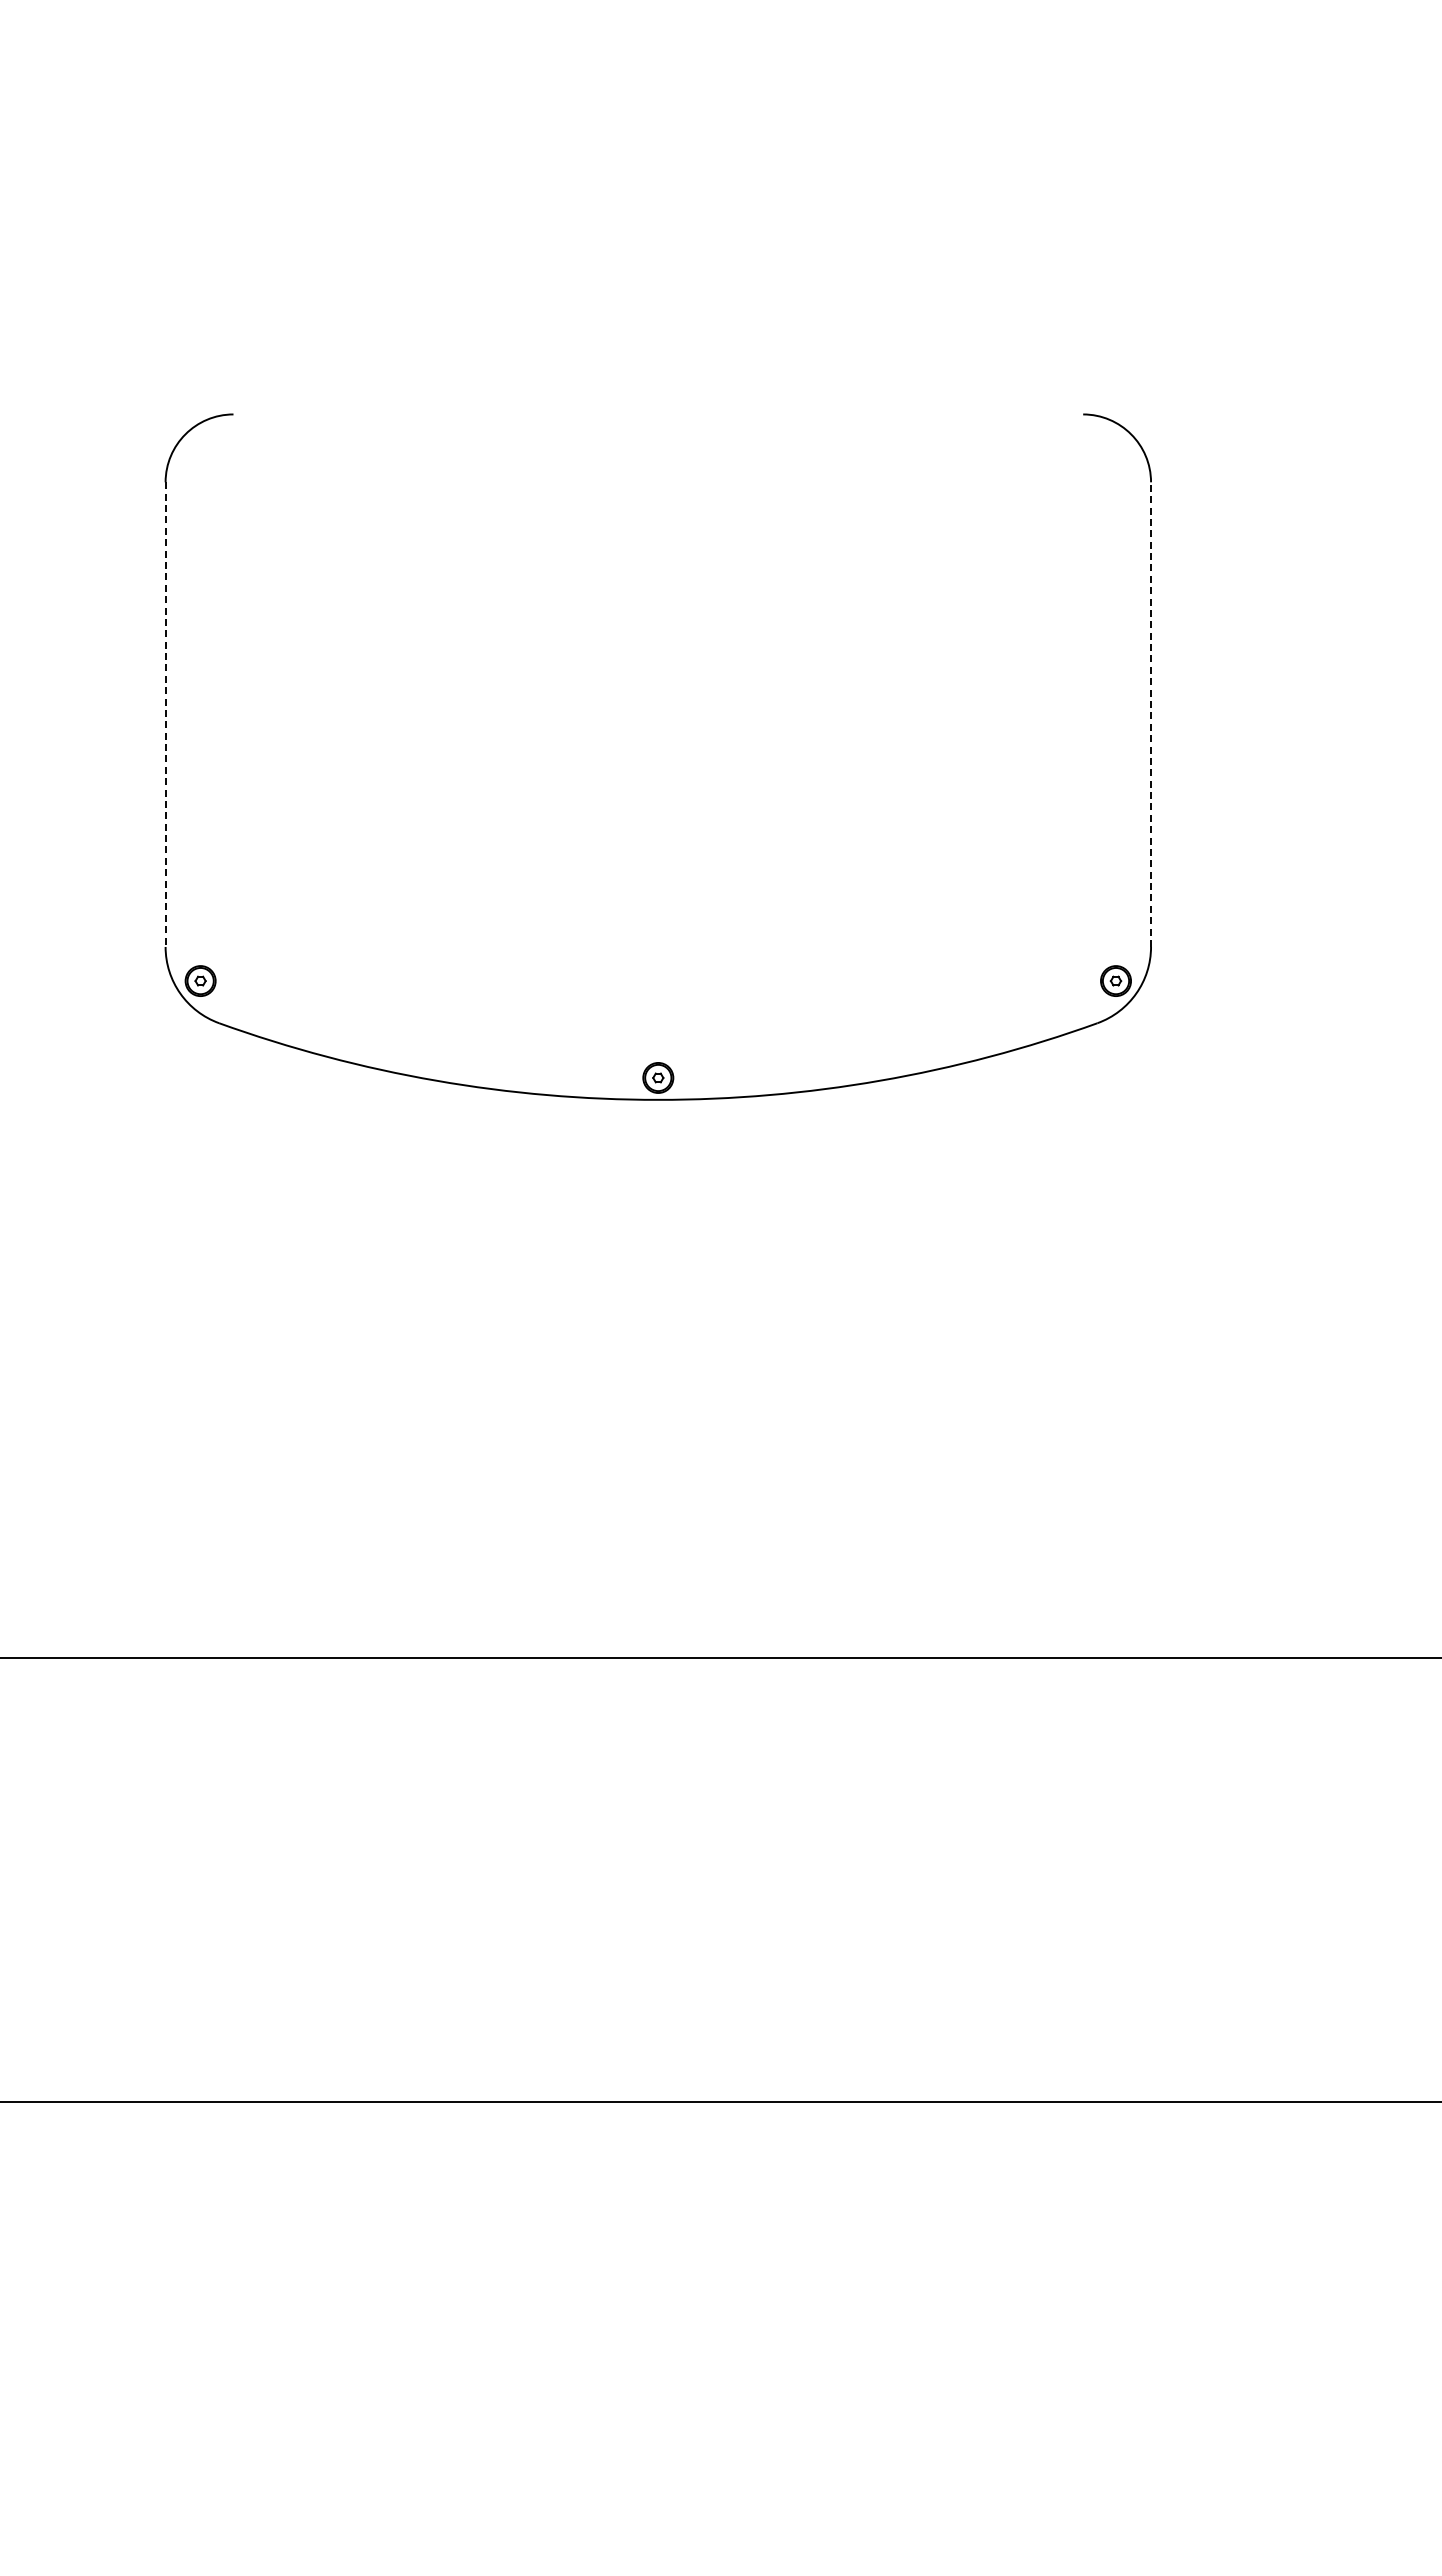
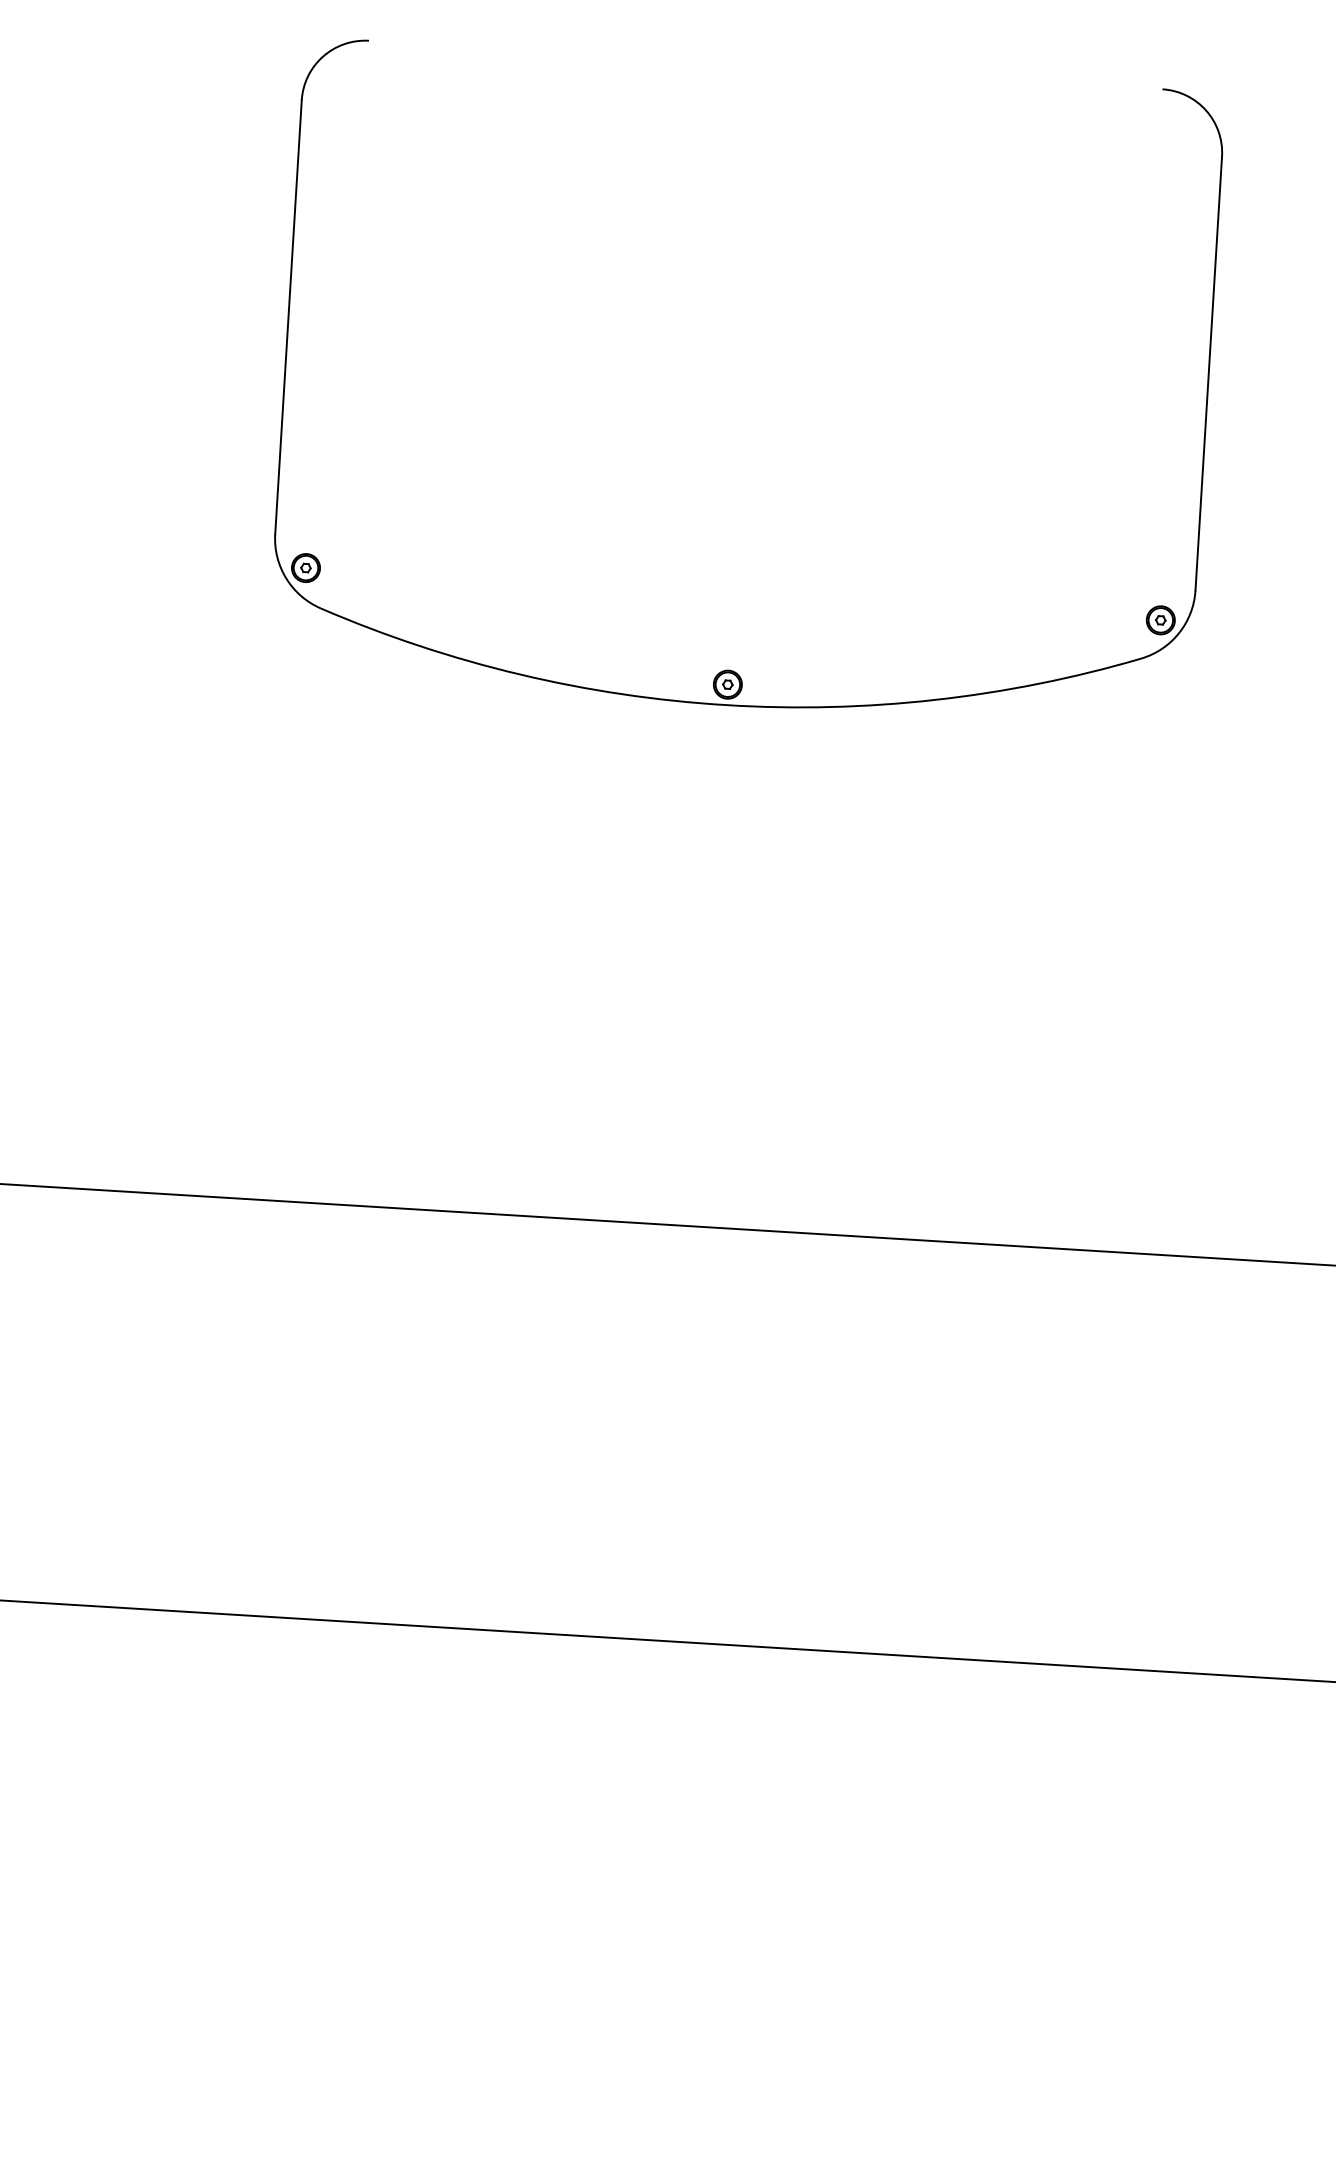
line: (1151, 714) -> (1209, 373), dashed -> solid
line: (165, 715) -> (288, 318), dashed -> solid

